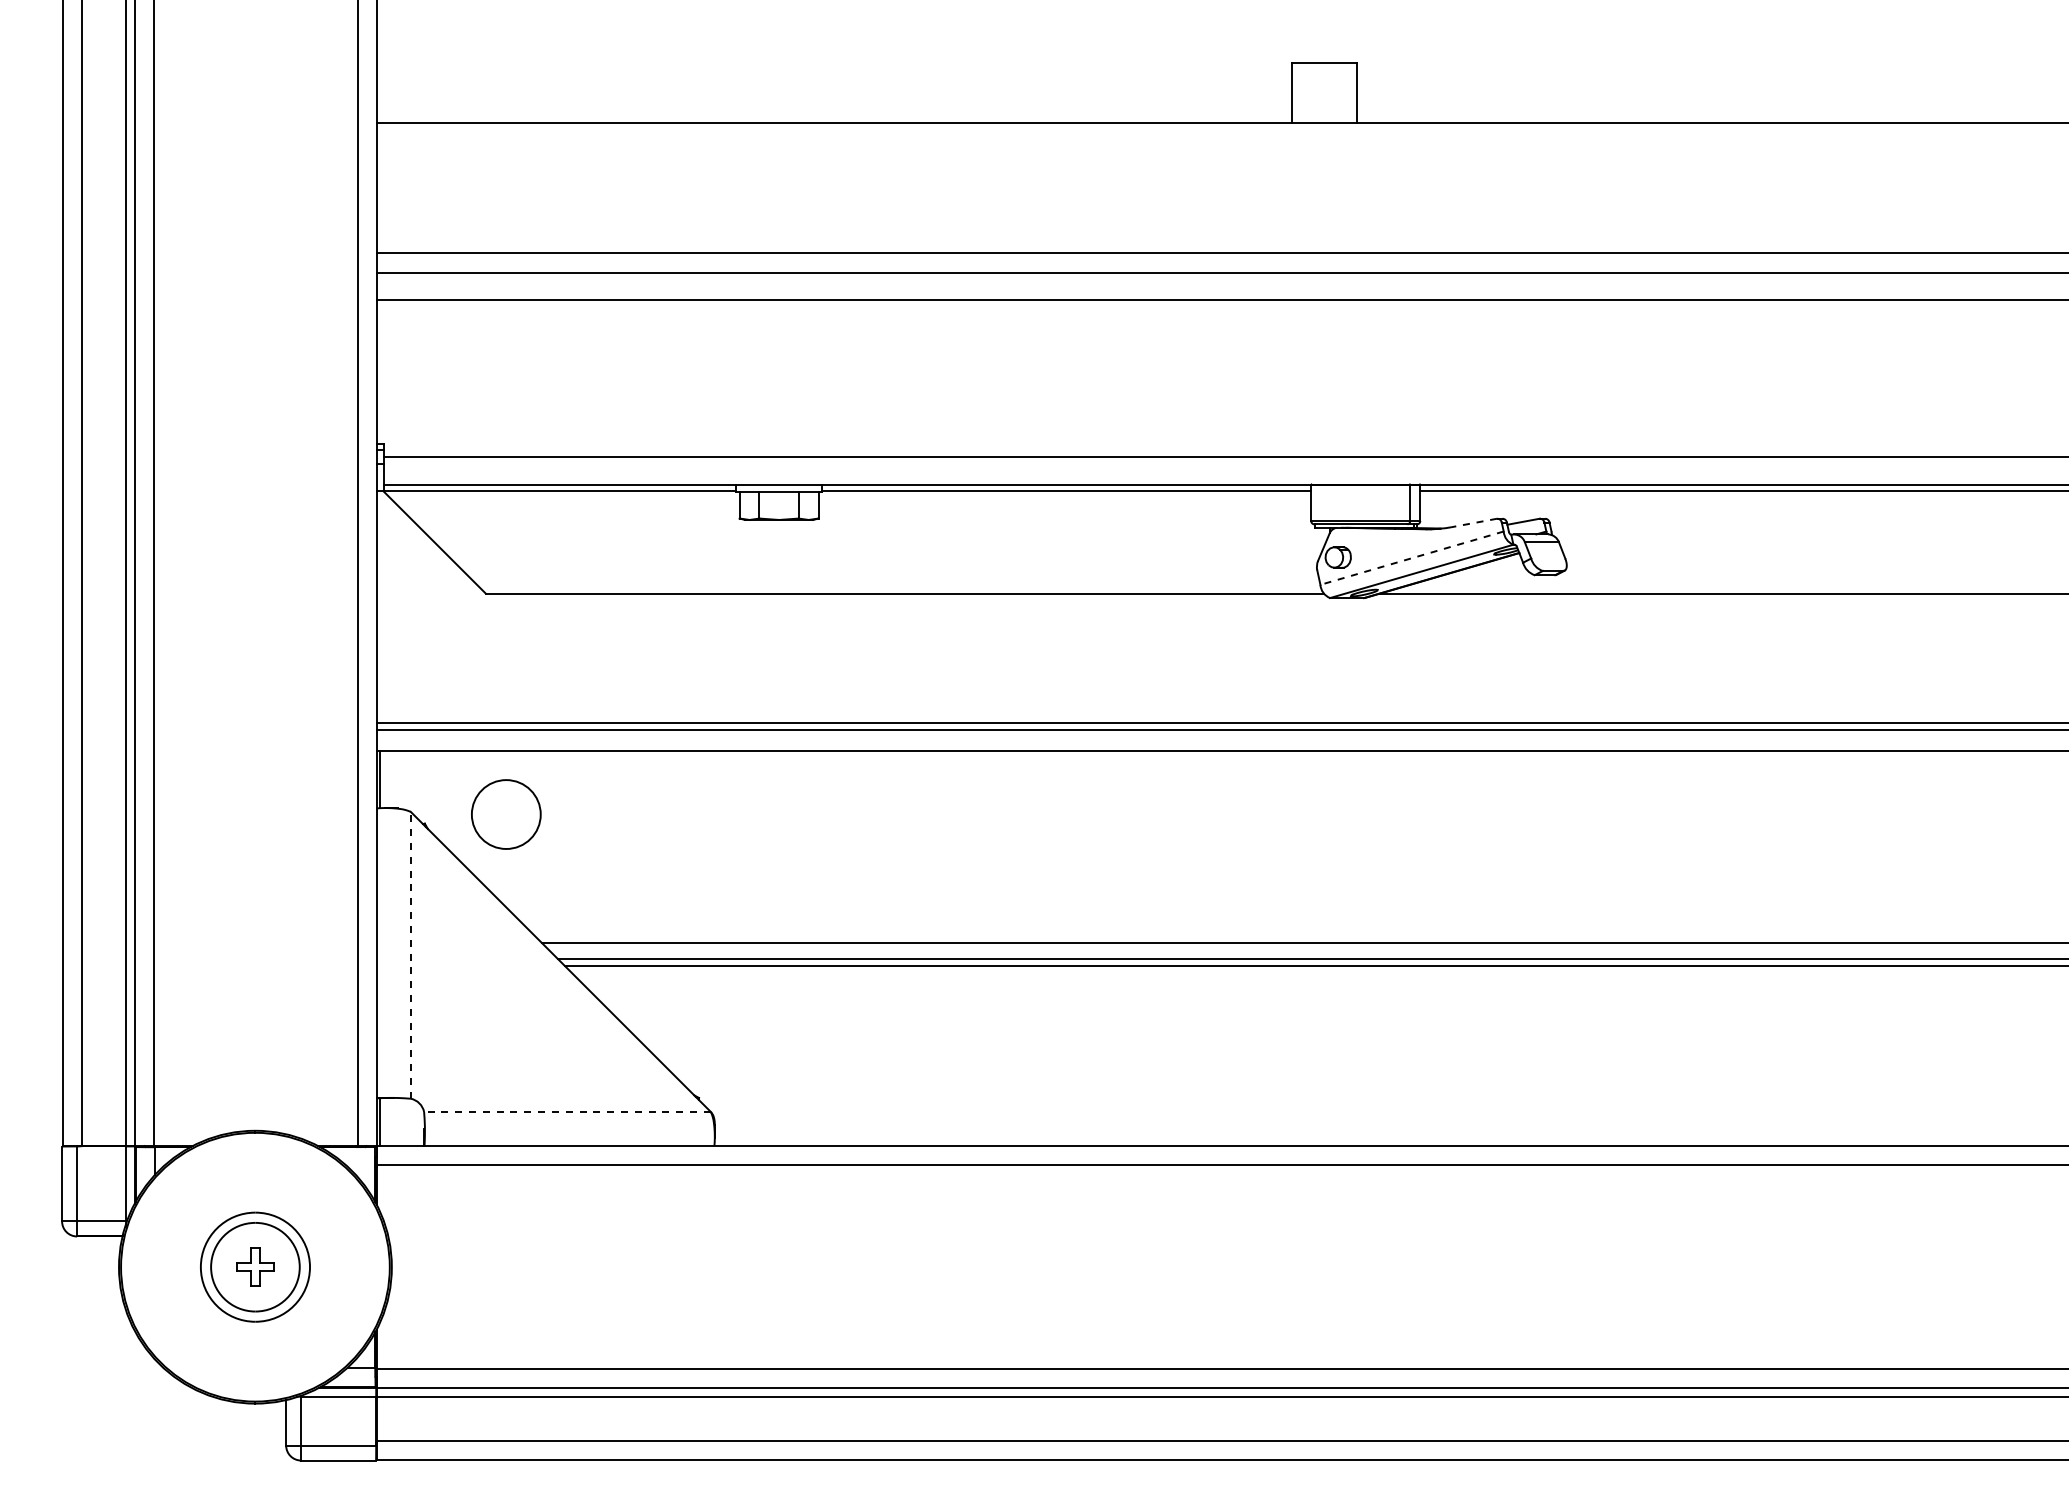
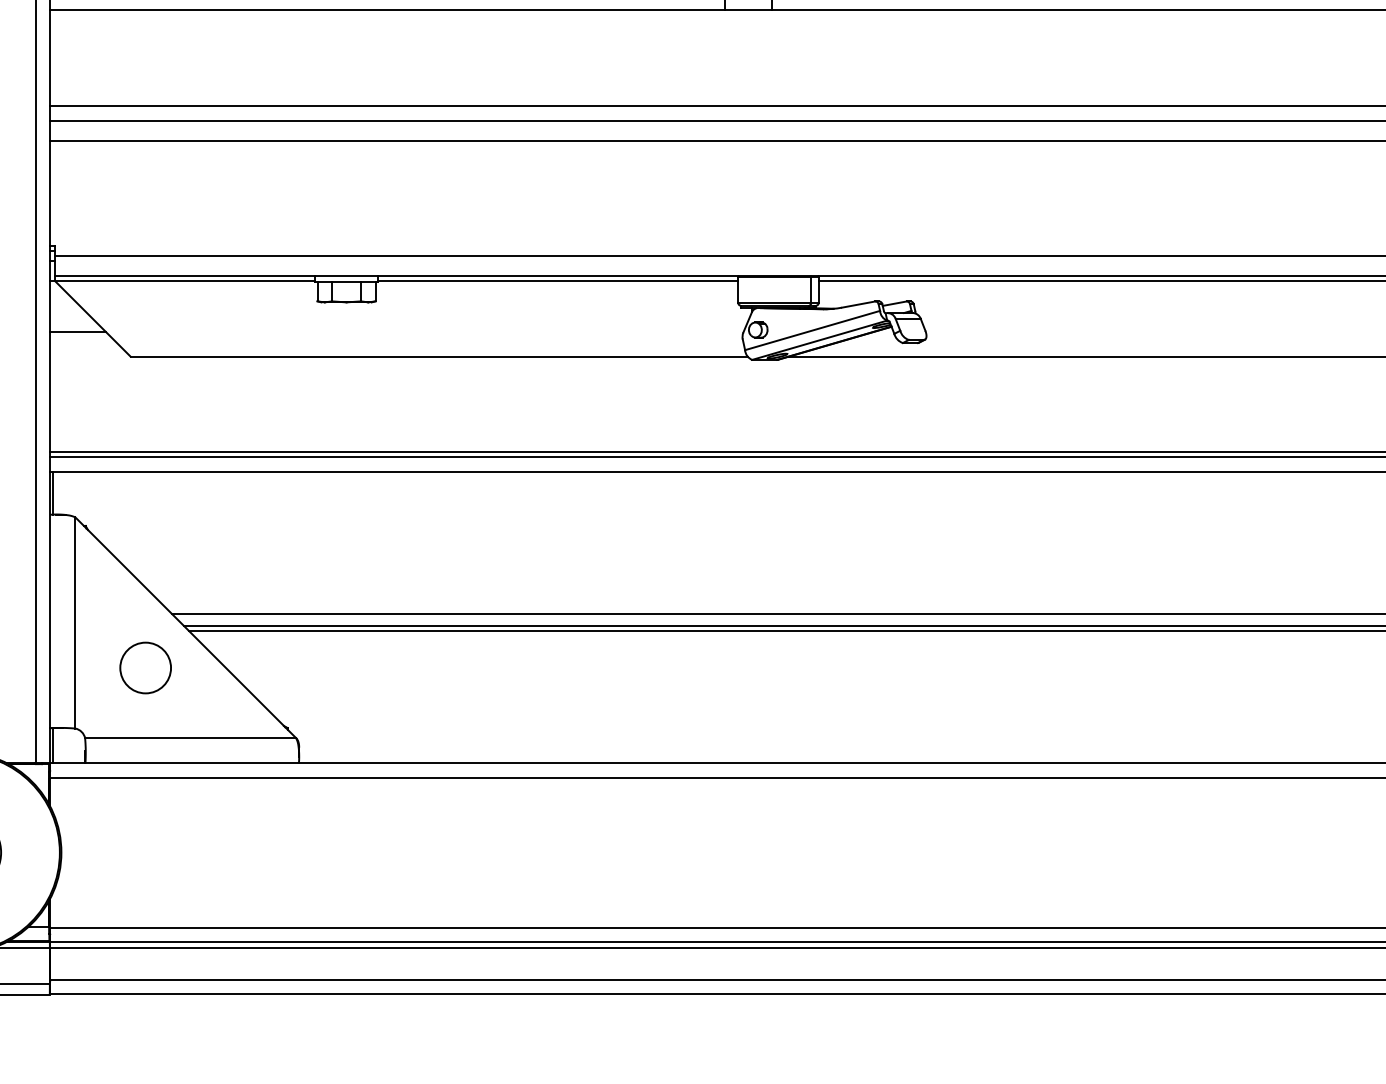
line: (1474, 522) -> (858, 304), dashed -> solid
line: (1411, 558) -> (812, 330), dashed -> solid
line: (413, 559) -> (77, 331), added
circle: (506, 814) -> (145, 667), moved
line: (410, 954) -> (75, 622), dashed -> solid
line: (567, 1112) -> (190, 738), dashed -> solid

